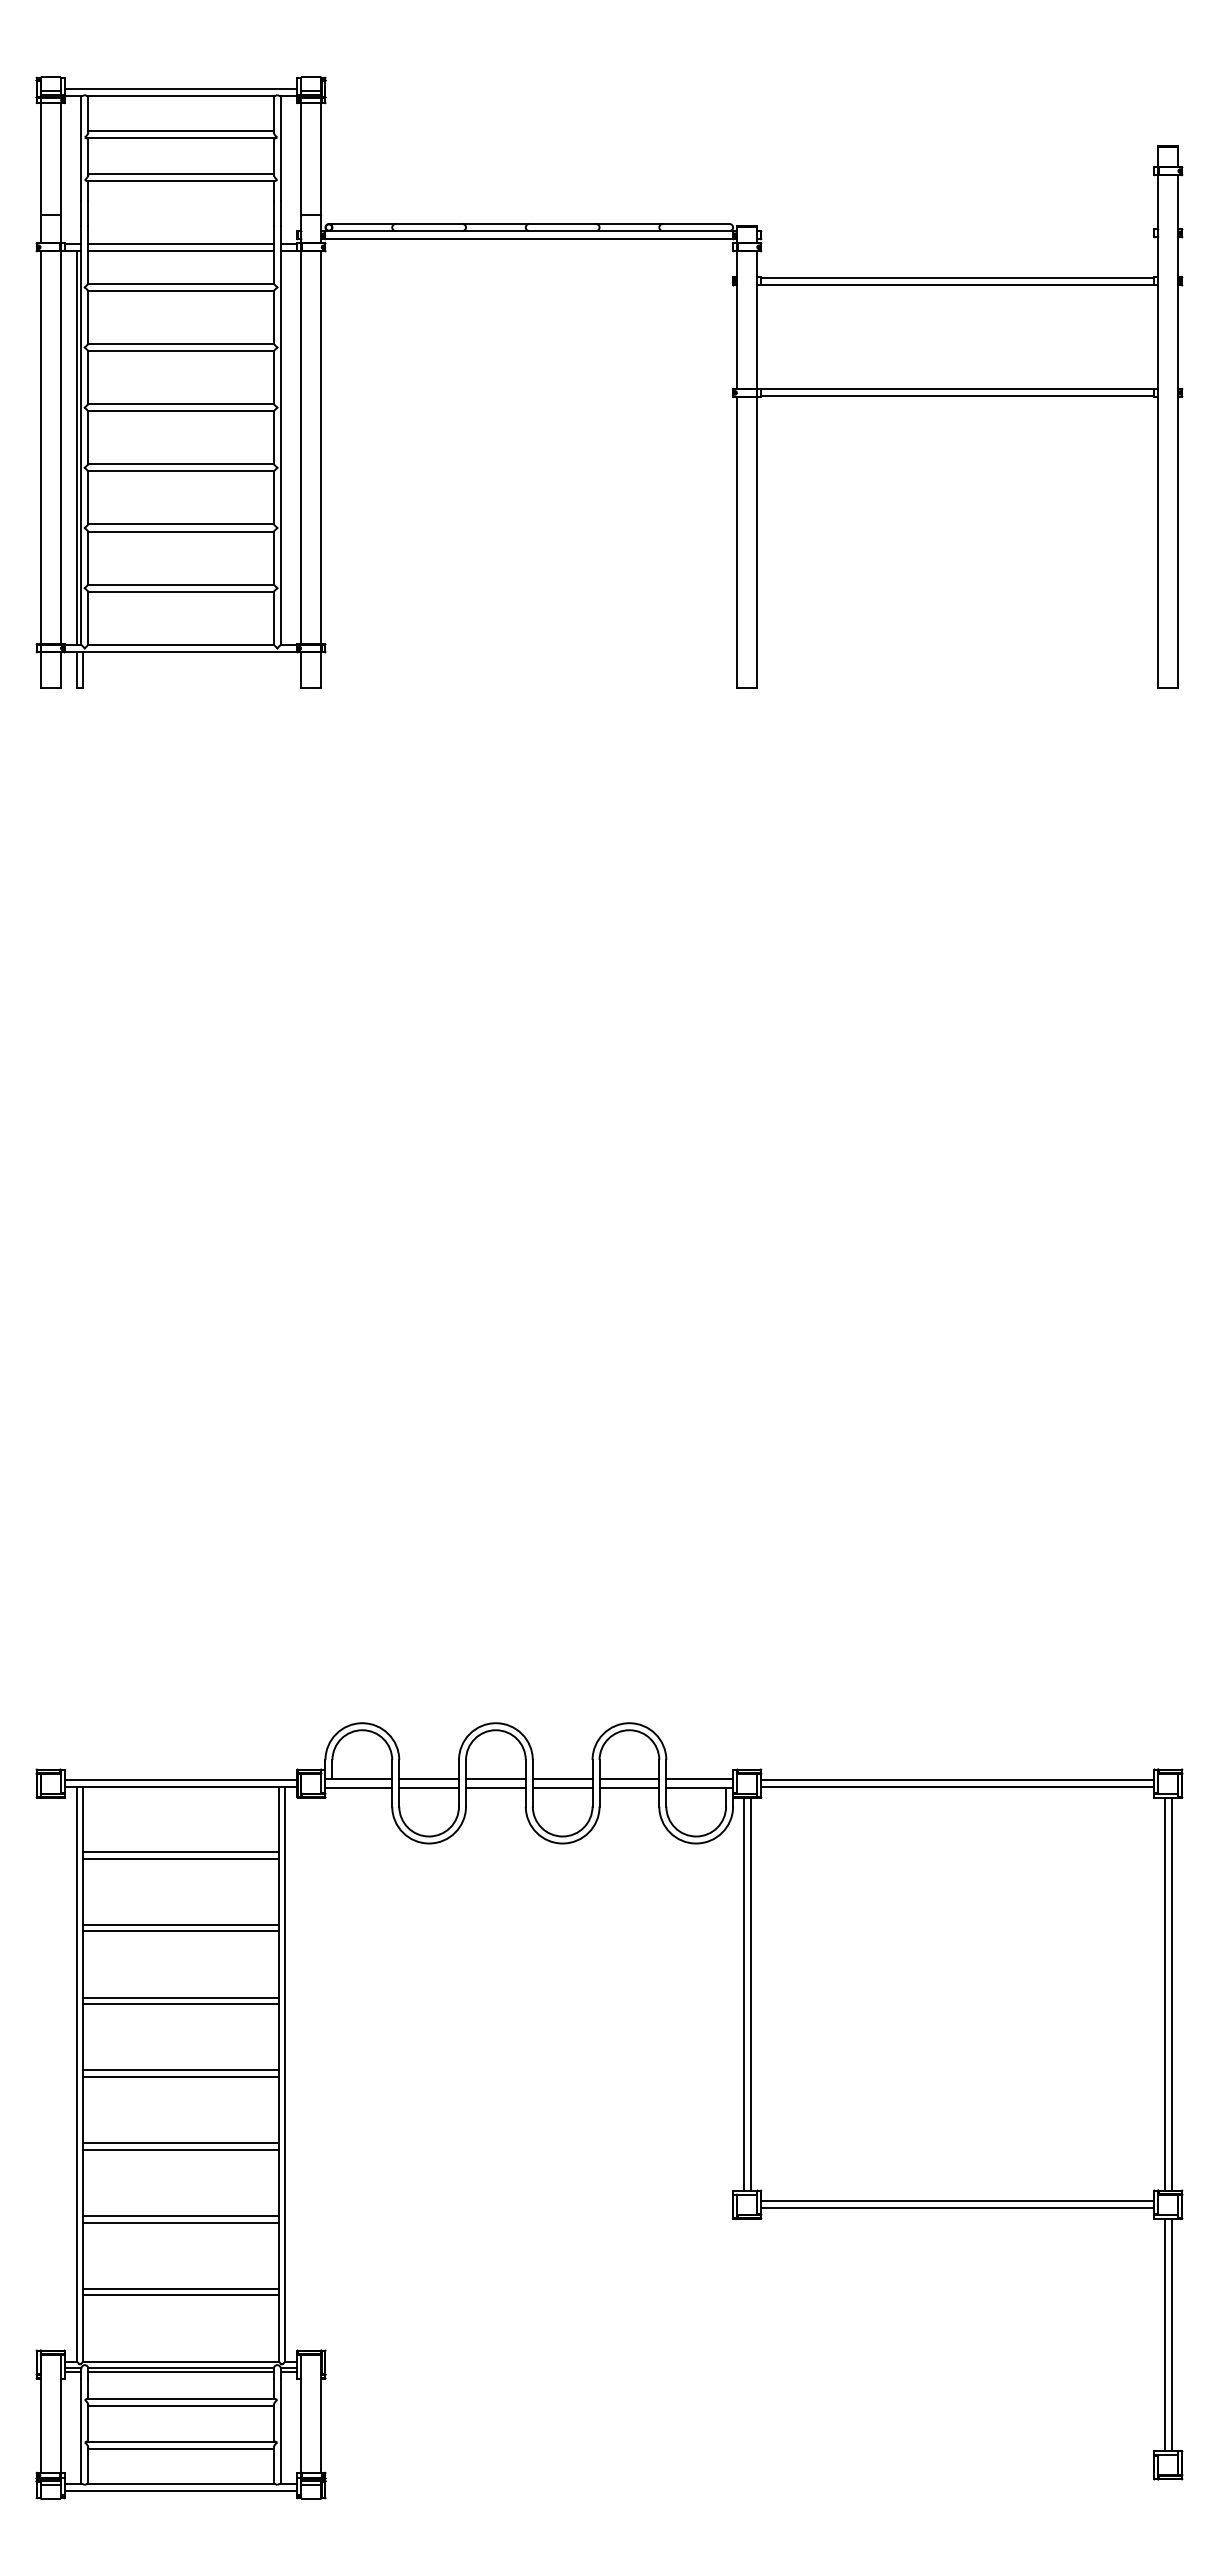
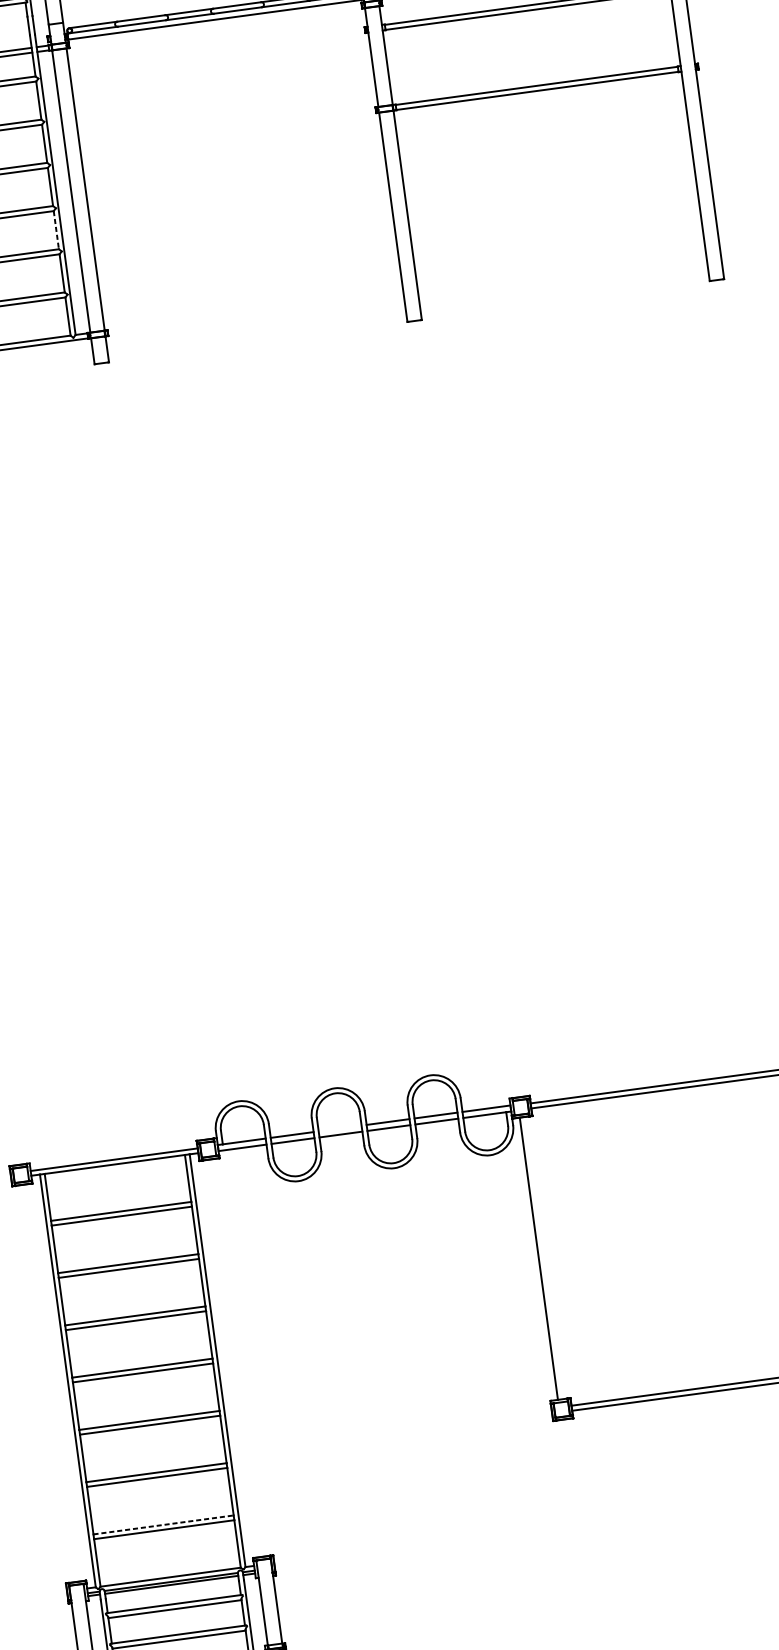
line: (273, 497) -> (56, 229), solid -> dashed
line: (495, 1779) -> (339, 1128), removed
line: (750, 1993) -> (543, 1257), removed
line: (181, 2288) -> (163, 1524), solid -> dashed

